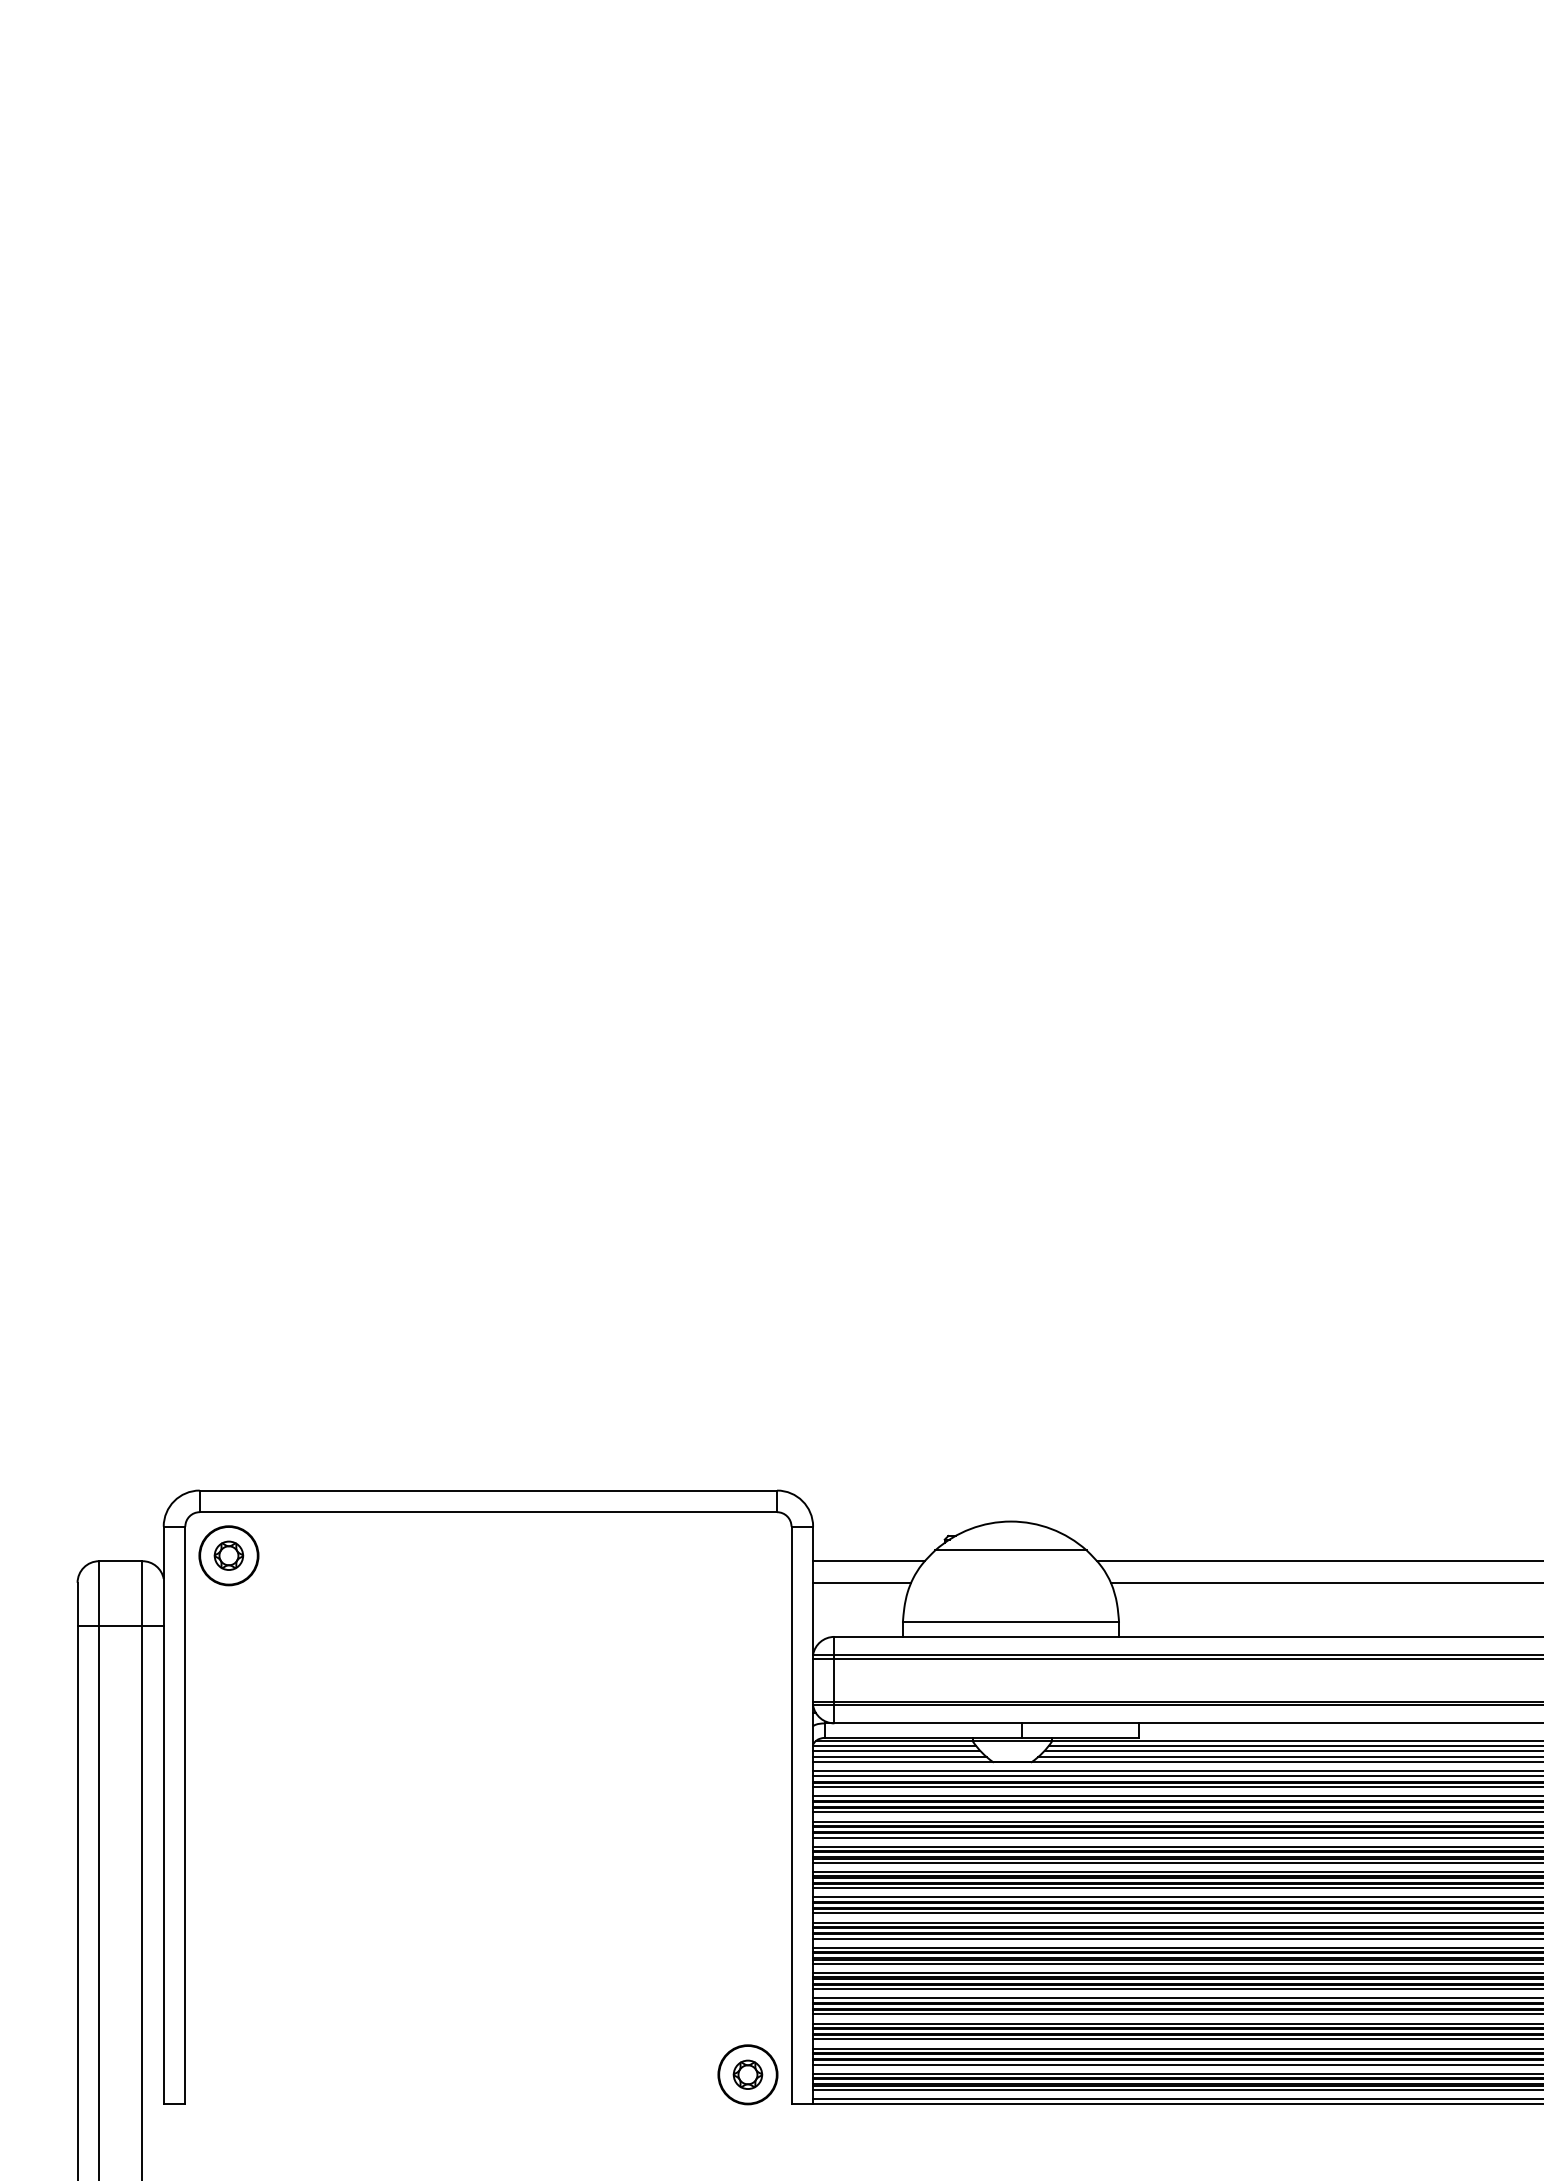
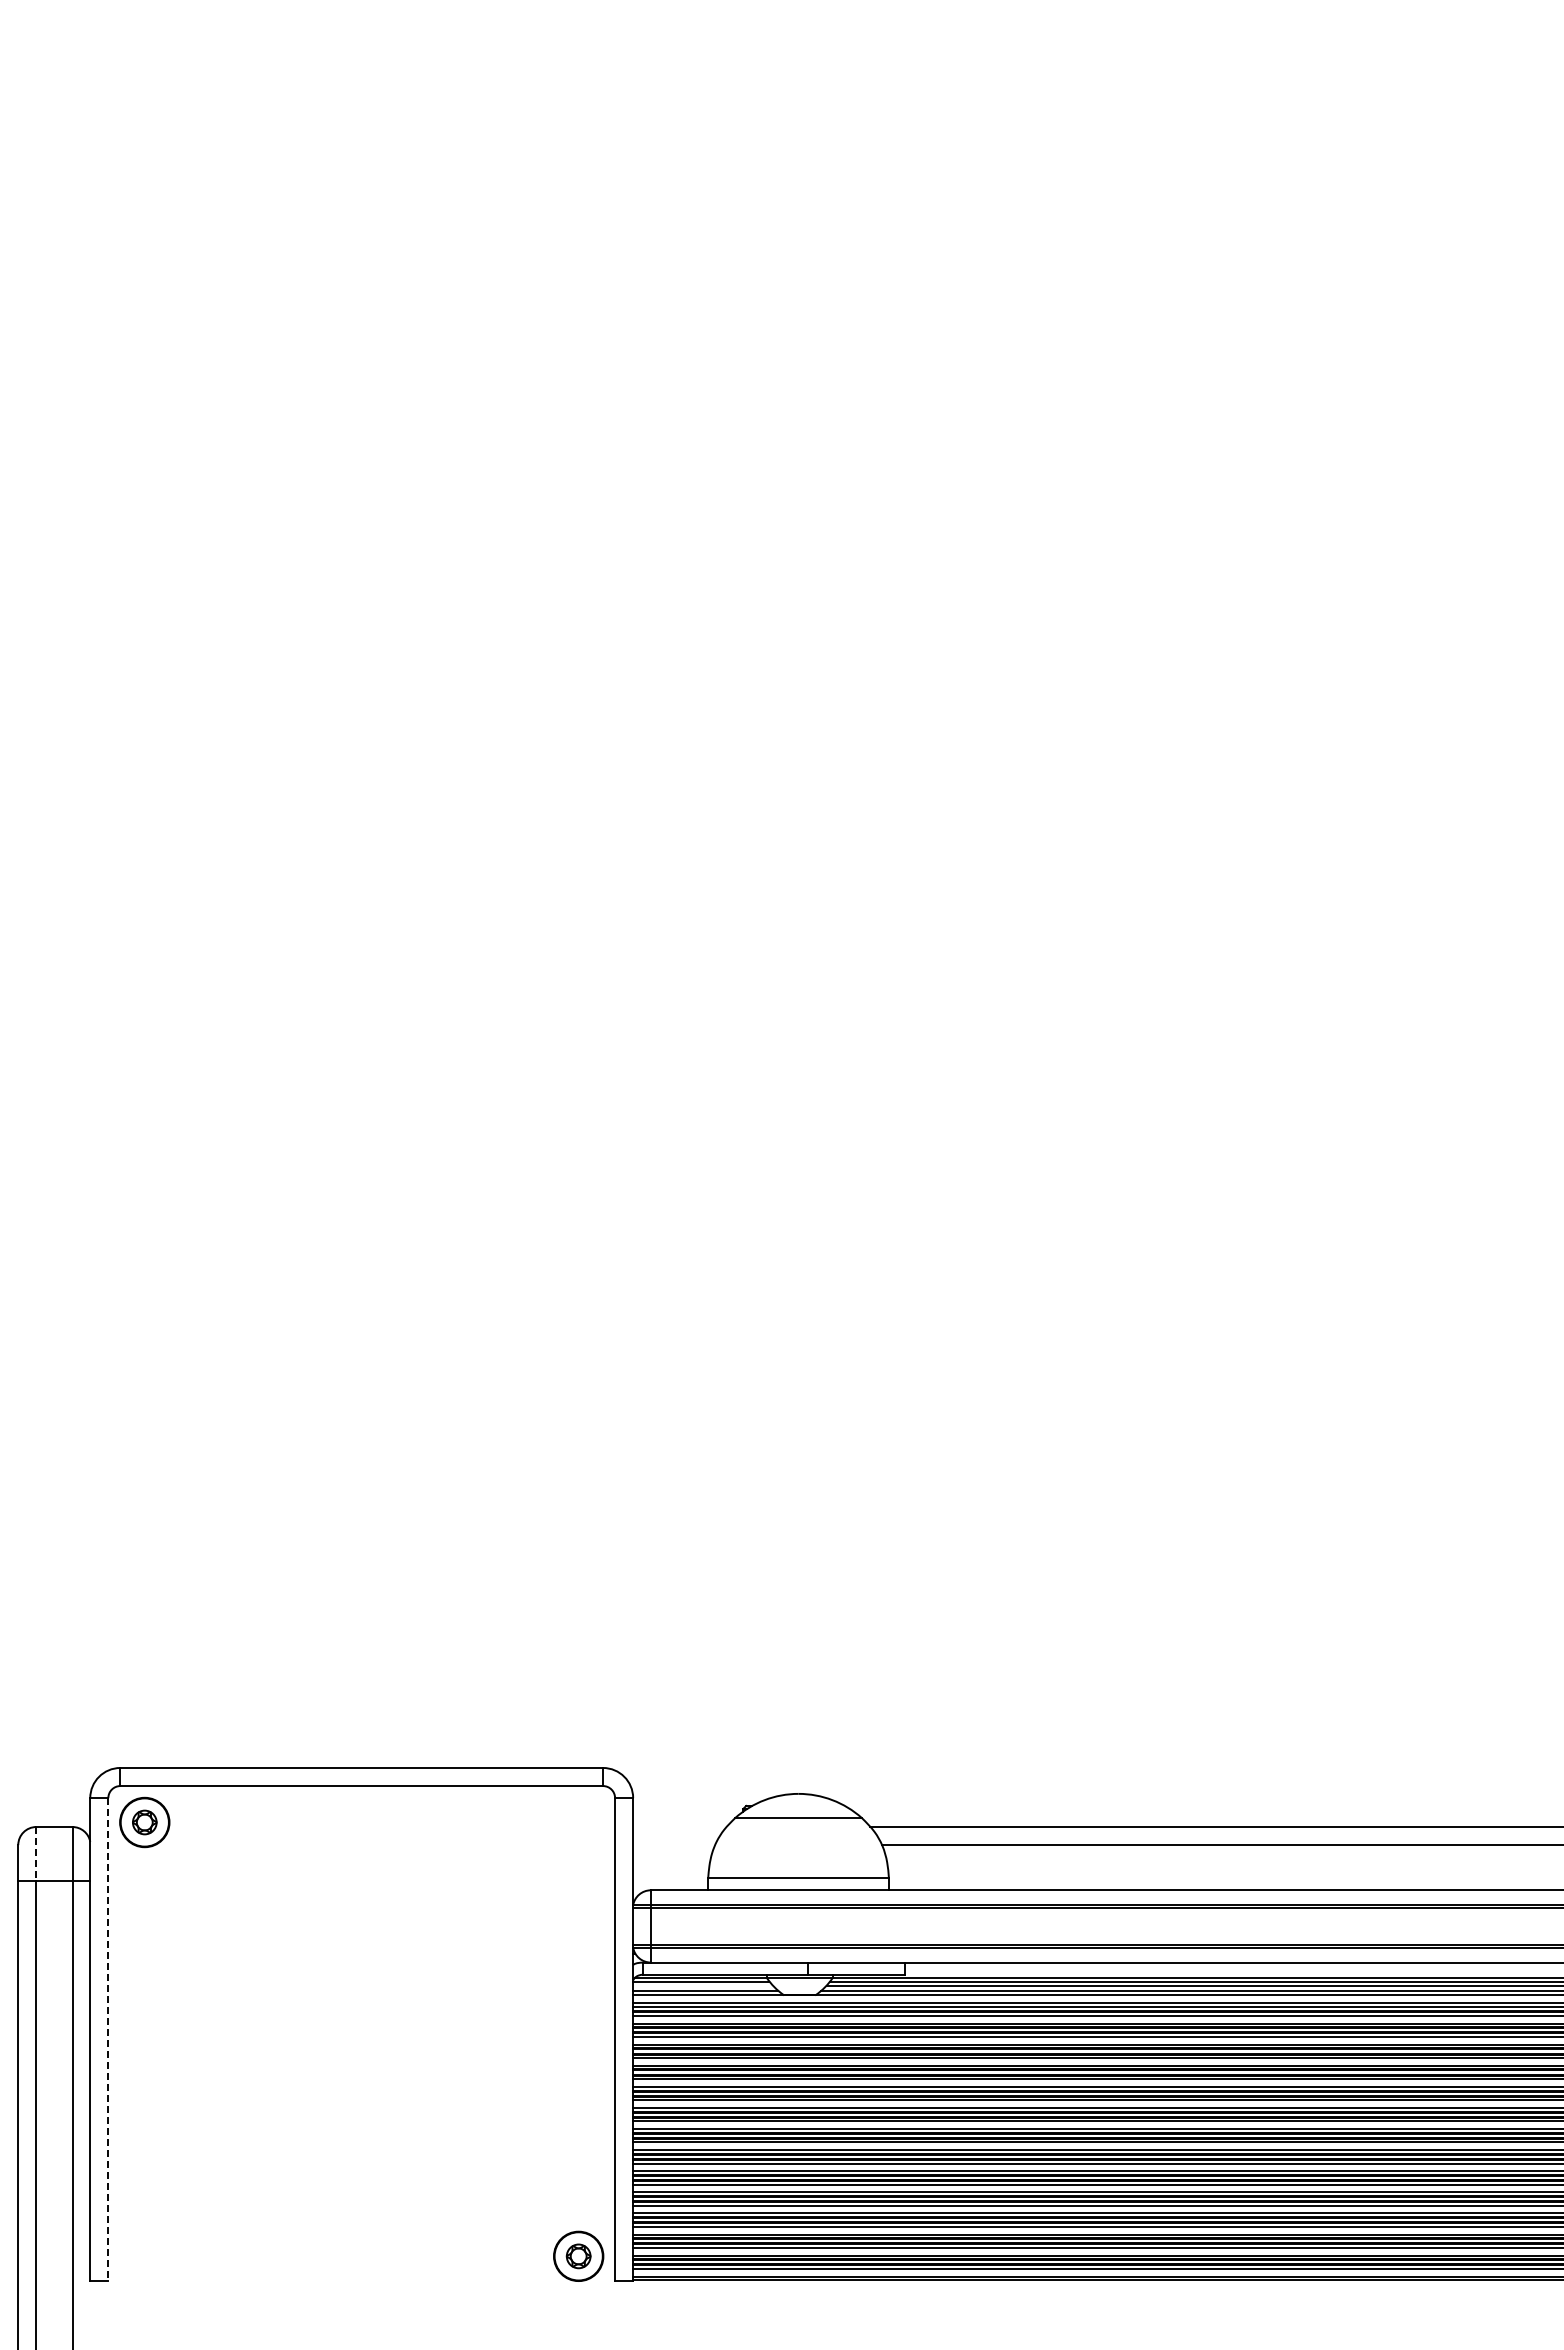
line: (868, 1561) -> (679, 1827), removed
line: (862, 1583) -> (674, 1845), removed
line: (99, 1594) -> (36, 1854), solid -> dashed
line: (896, 1750) -> (702, 1985), removed
line: (185, 1815) -> (108, 2039), solid -> dashed

